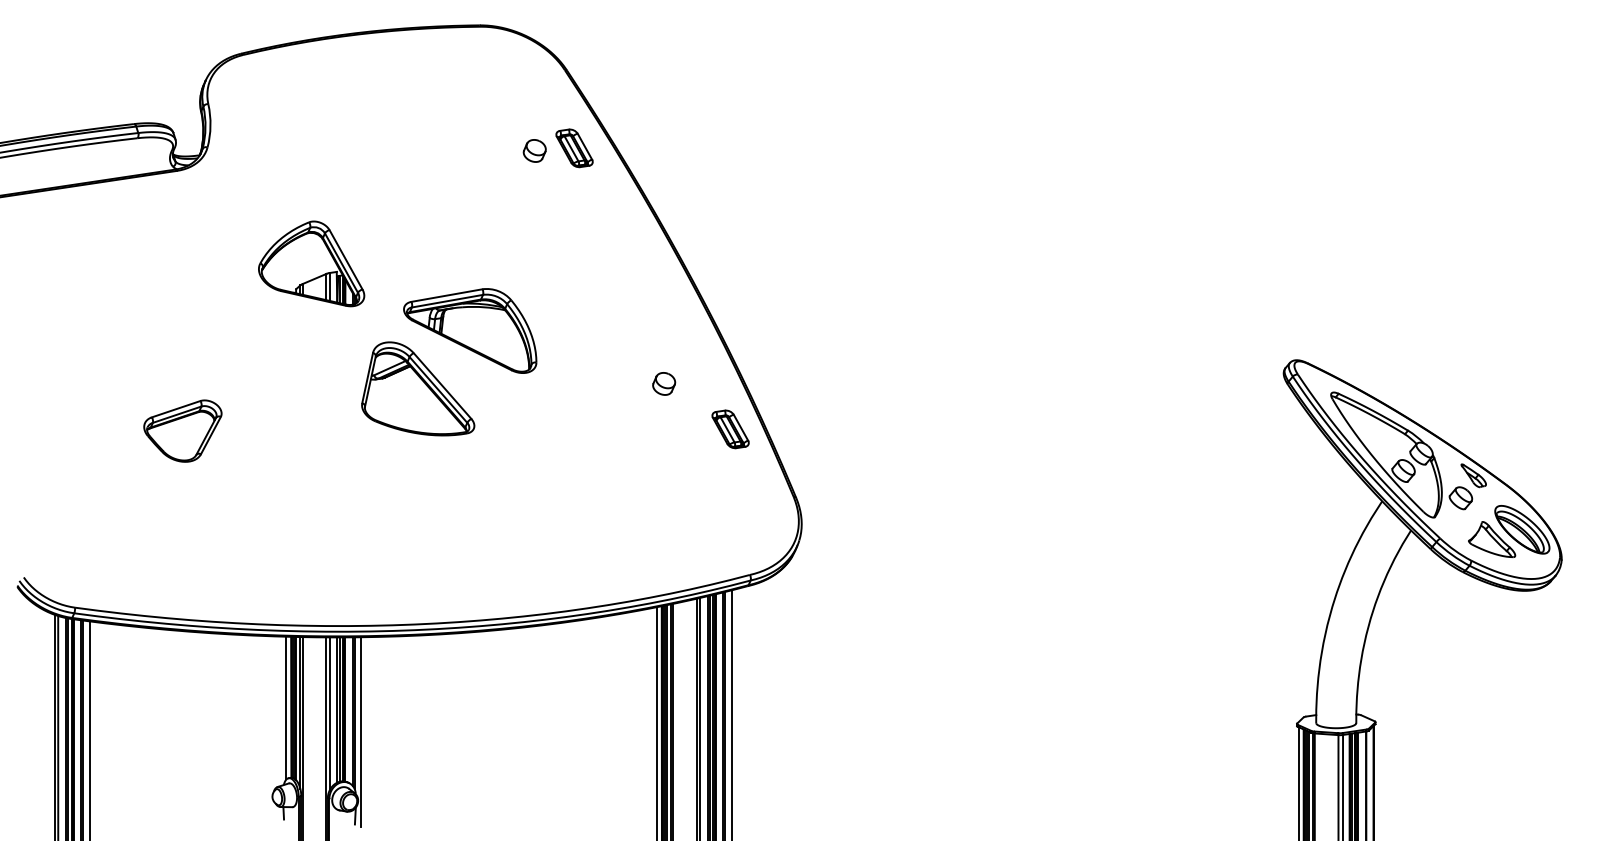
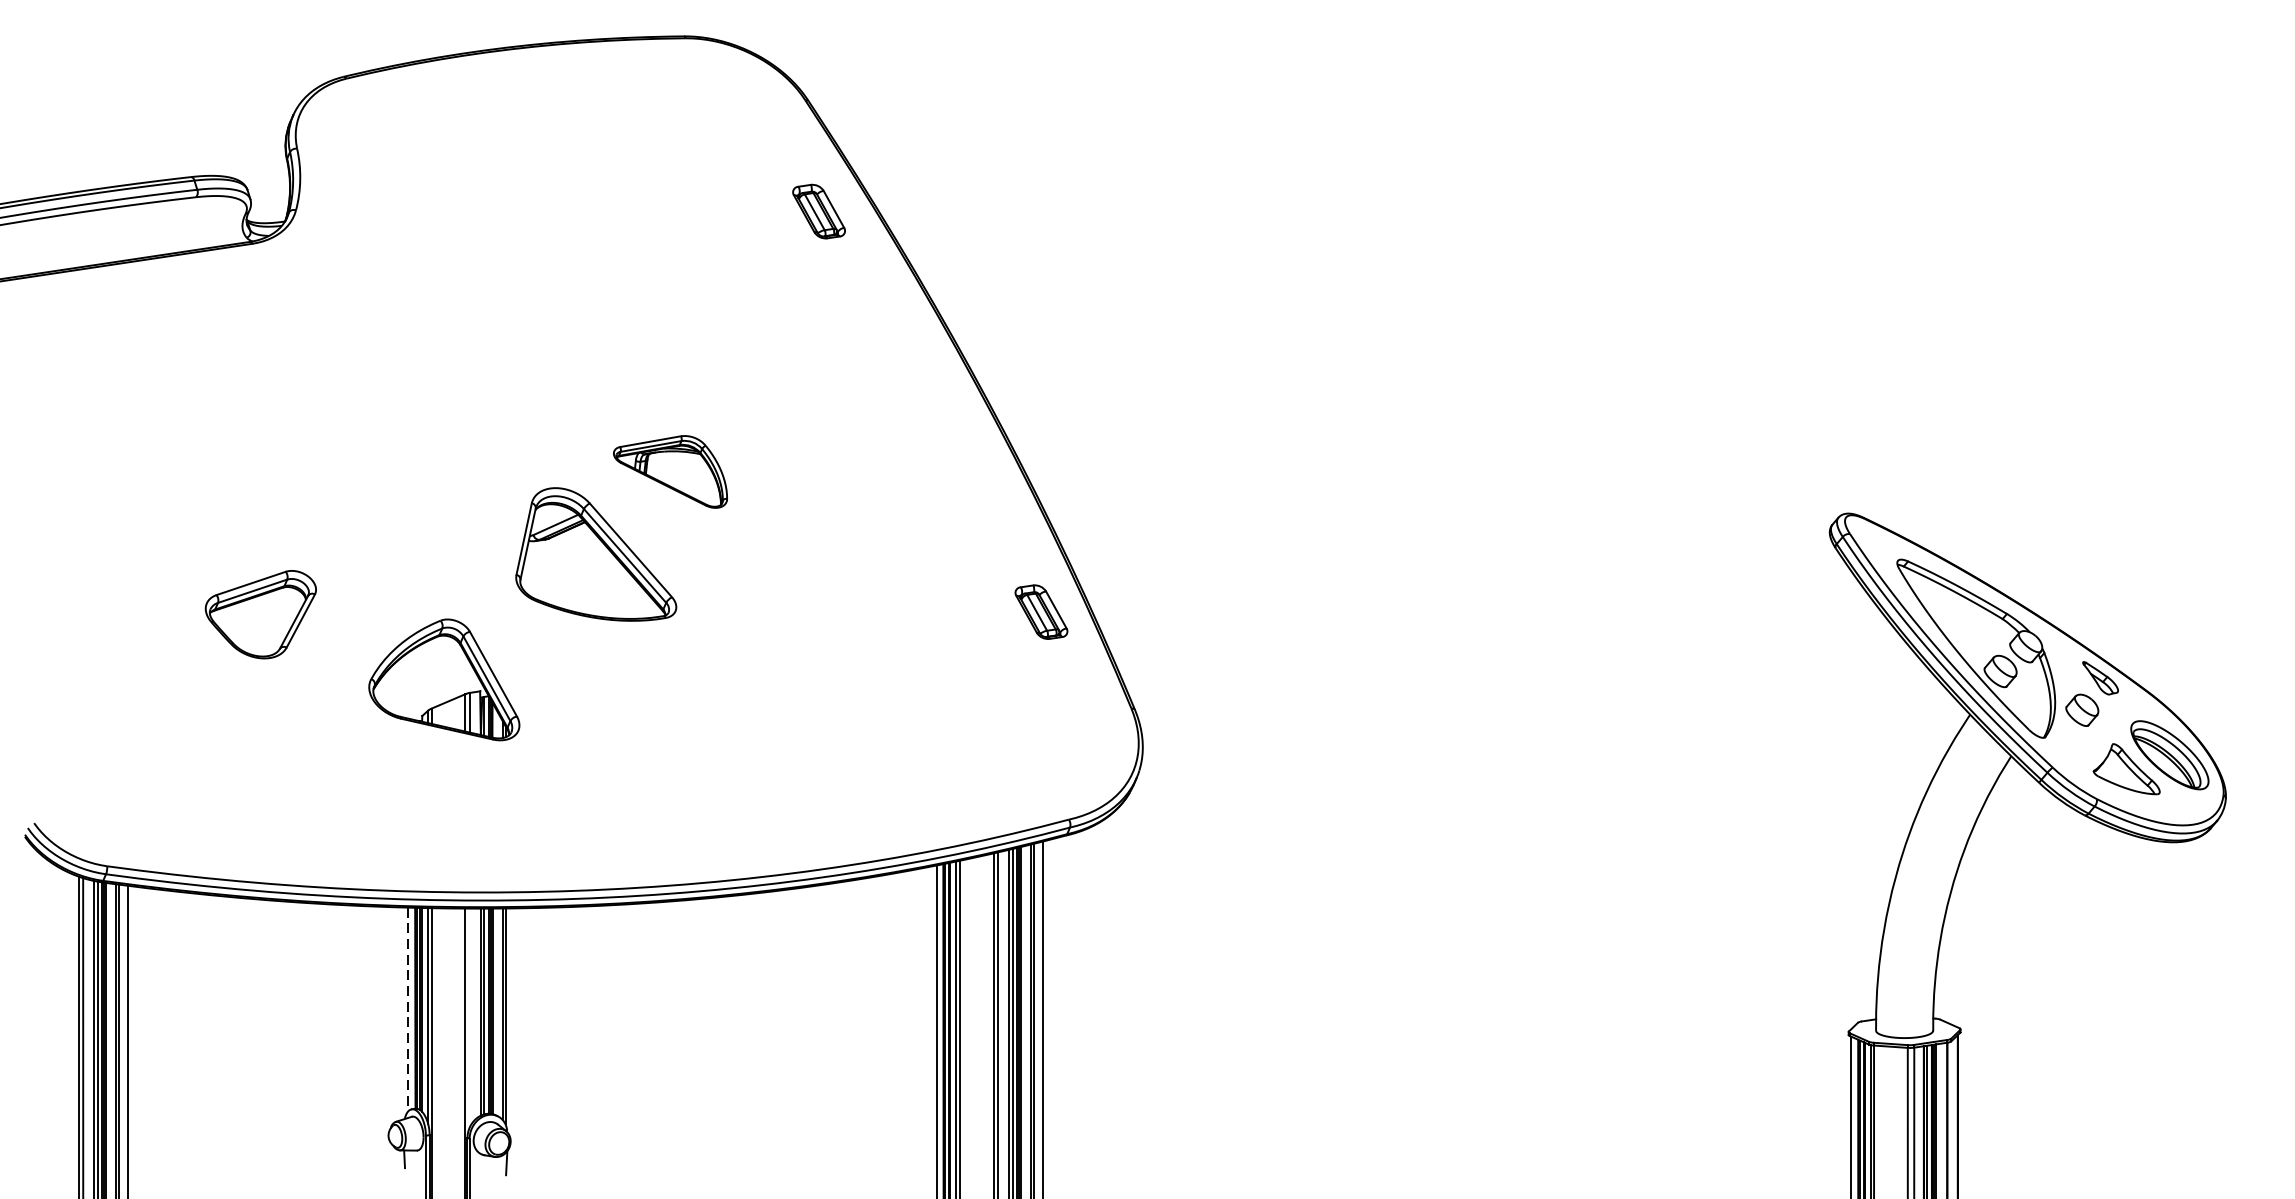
part: (534, 150) -> (761, 214), removed
part: (311, 263) -> (444, 679), moved
part: (470, 330) -> (670, 471), size x0.6
part: (664, 383) -> (947, 546), removed
line: (286, 708) -> (408, 1009), solid -> dashed
line: (329, 713) -> (469, 1017), removed
line: (361, 732) -> (515, 1044), removed

